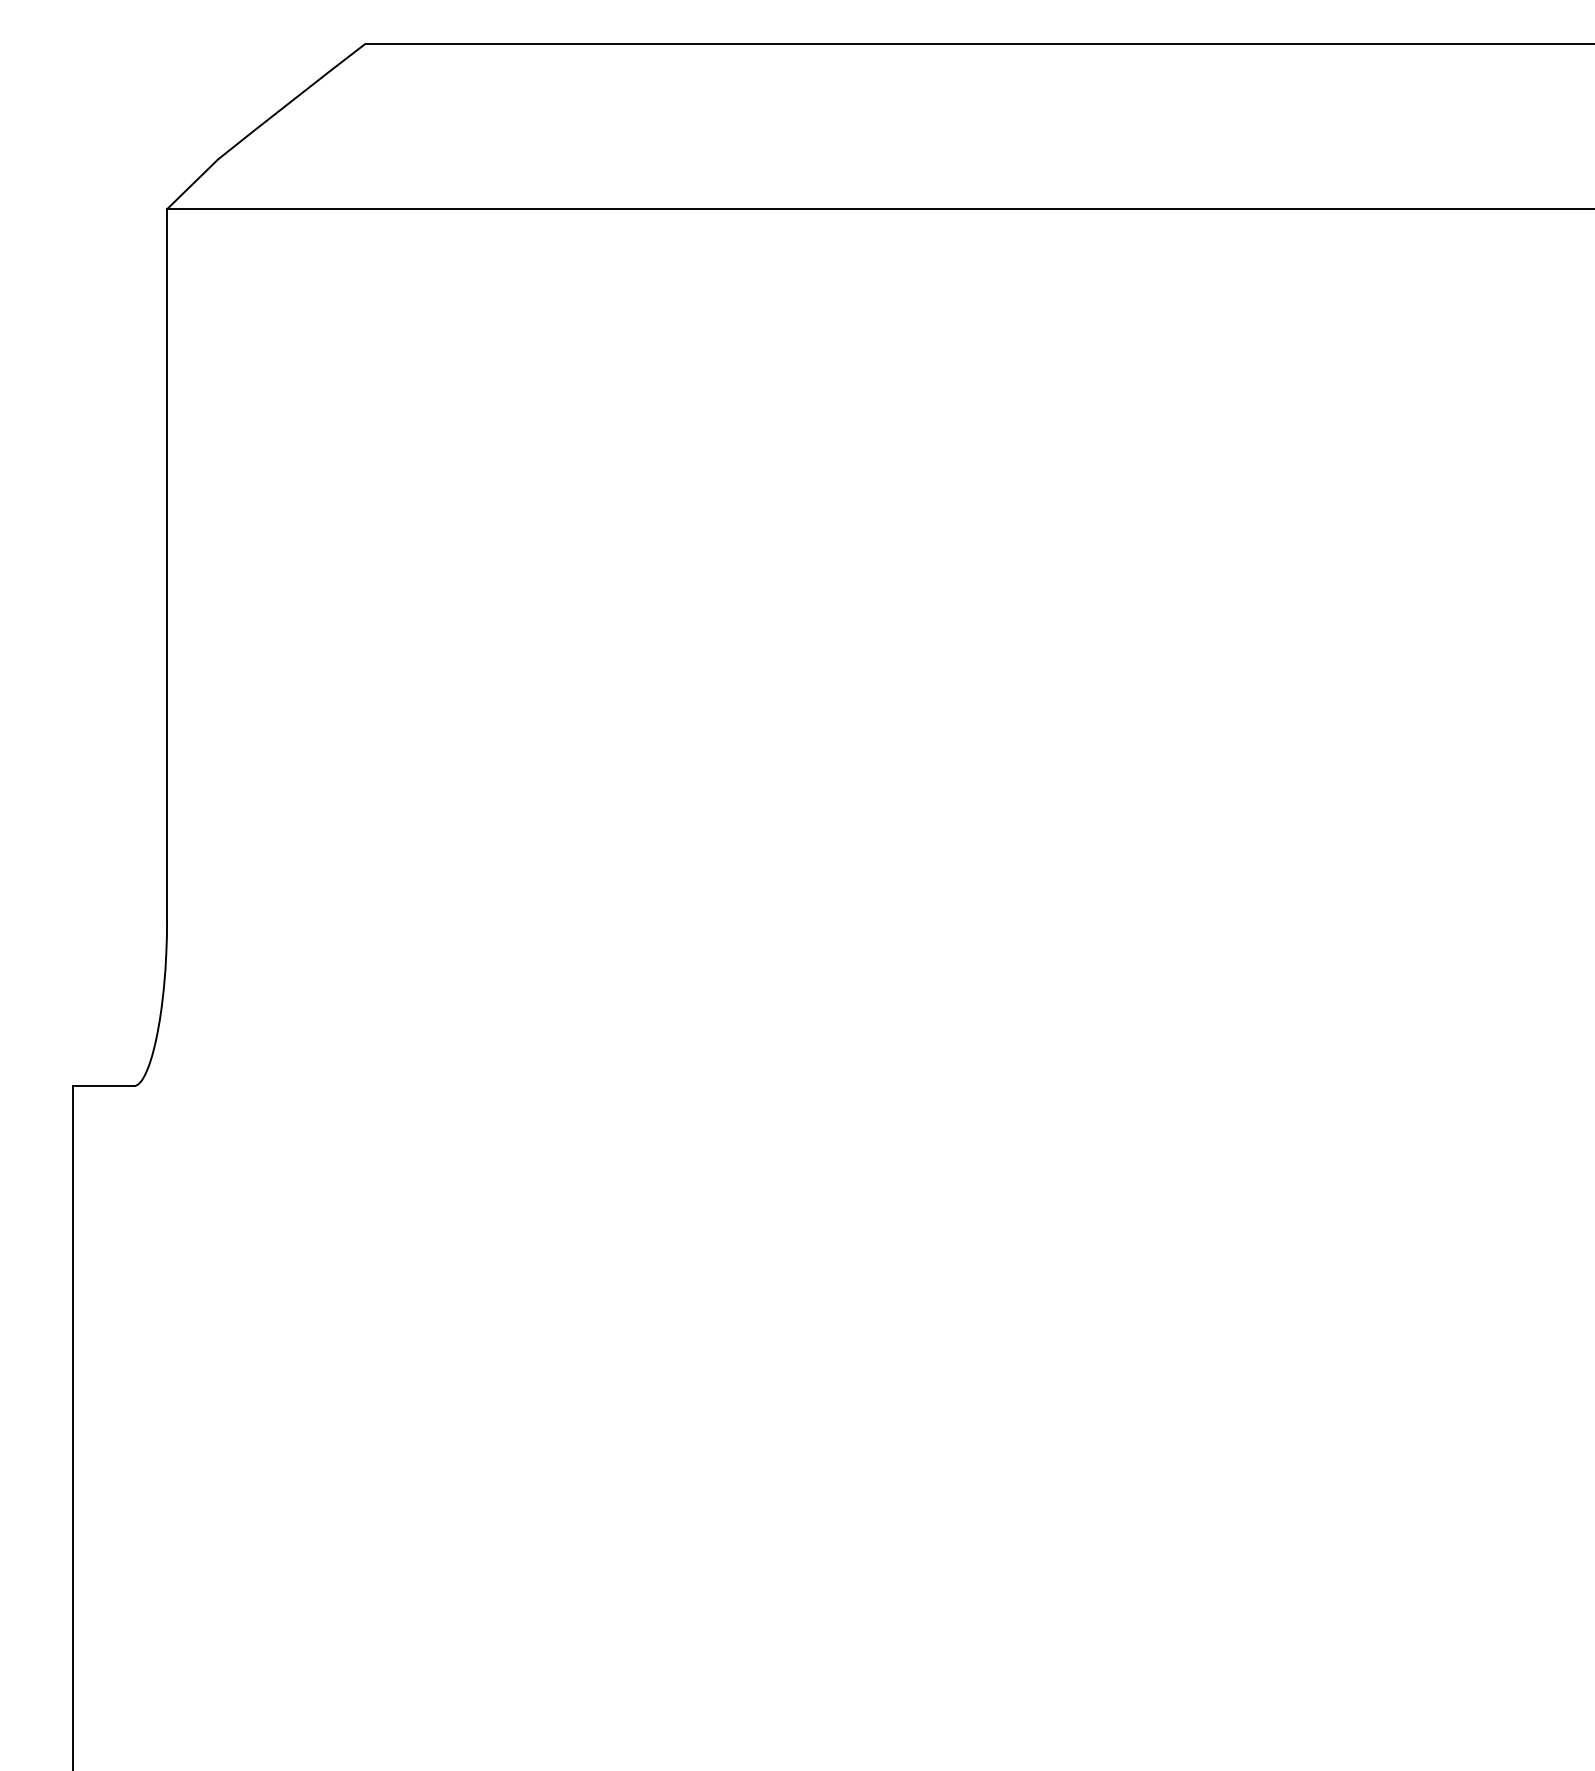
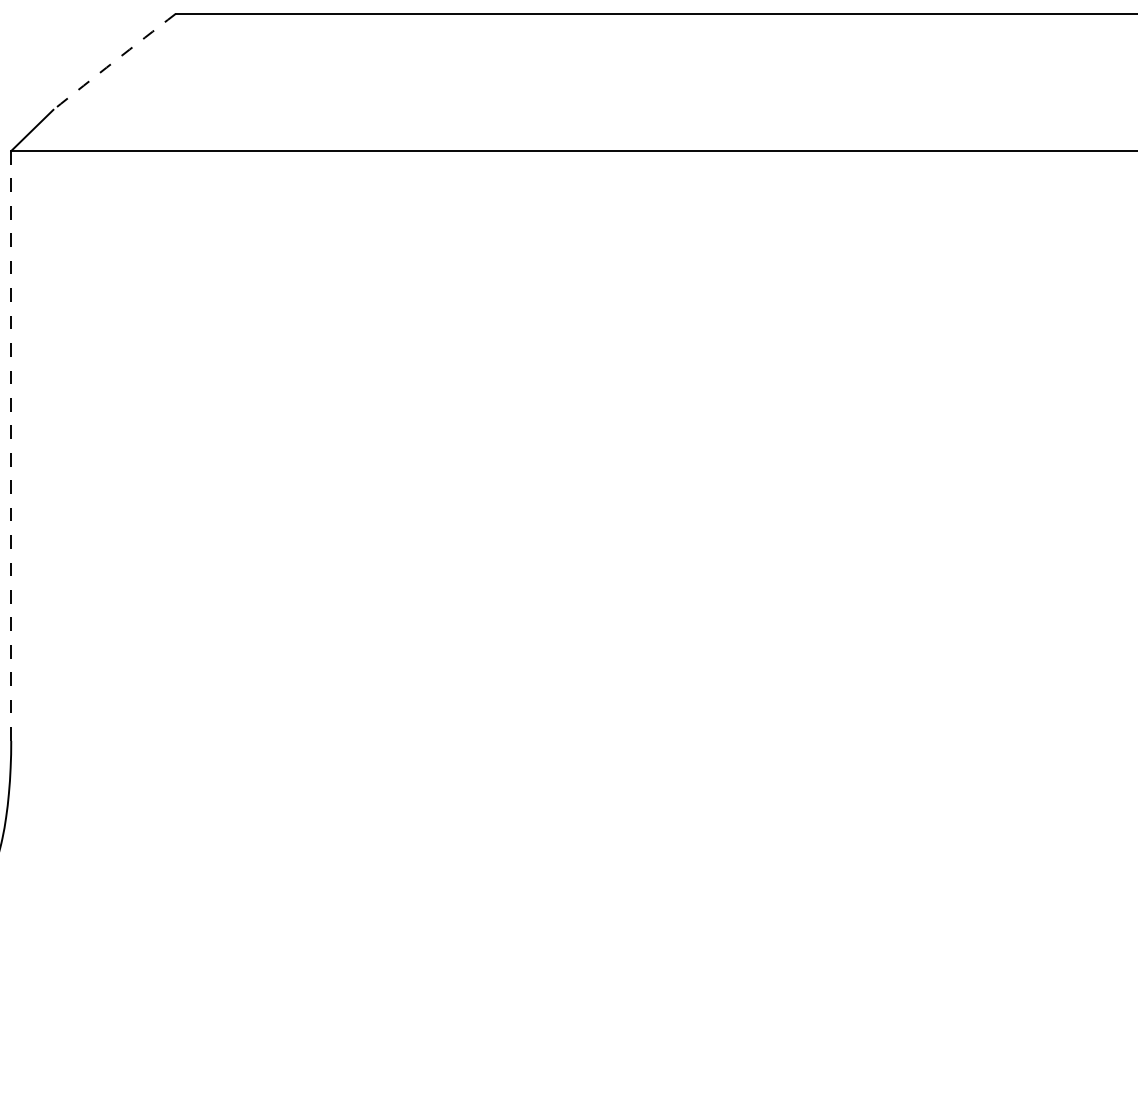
arc: (291, 101) -> (114, 61), solid -> dashed
line: (167, 564) -> (11, 445), solid -> dashed

